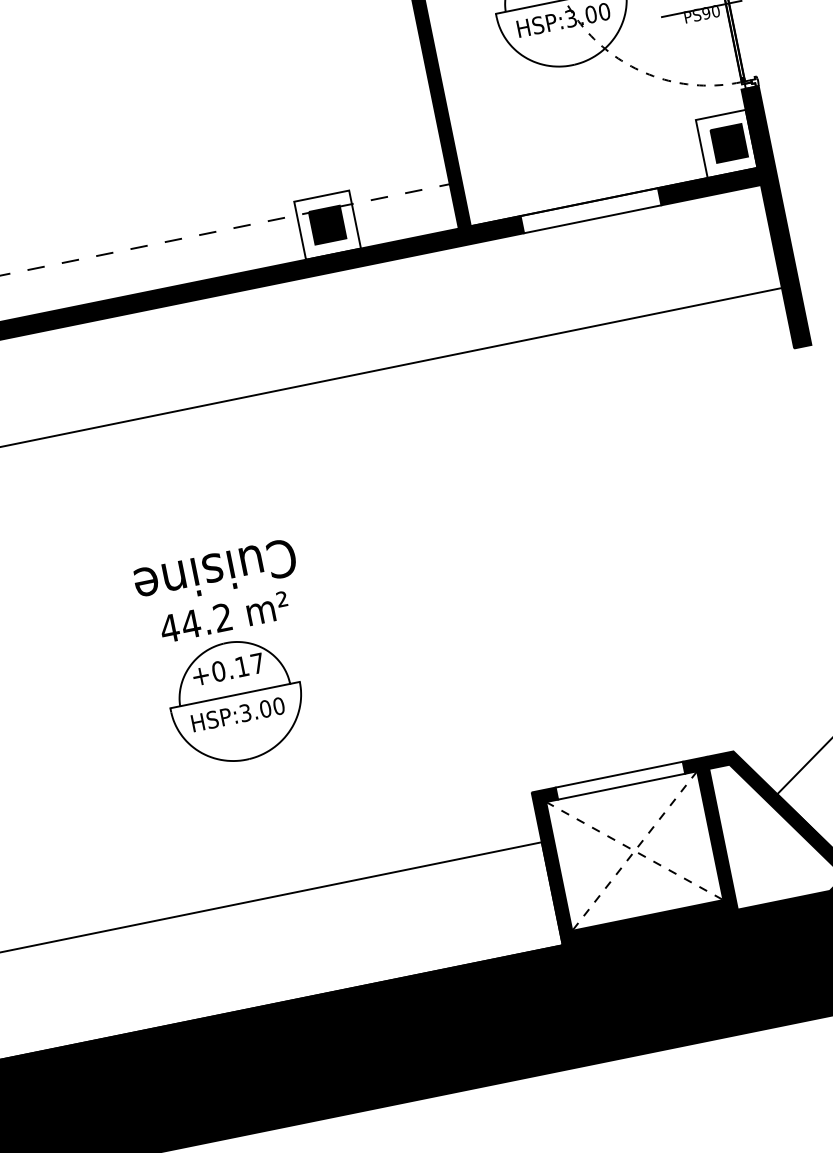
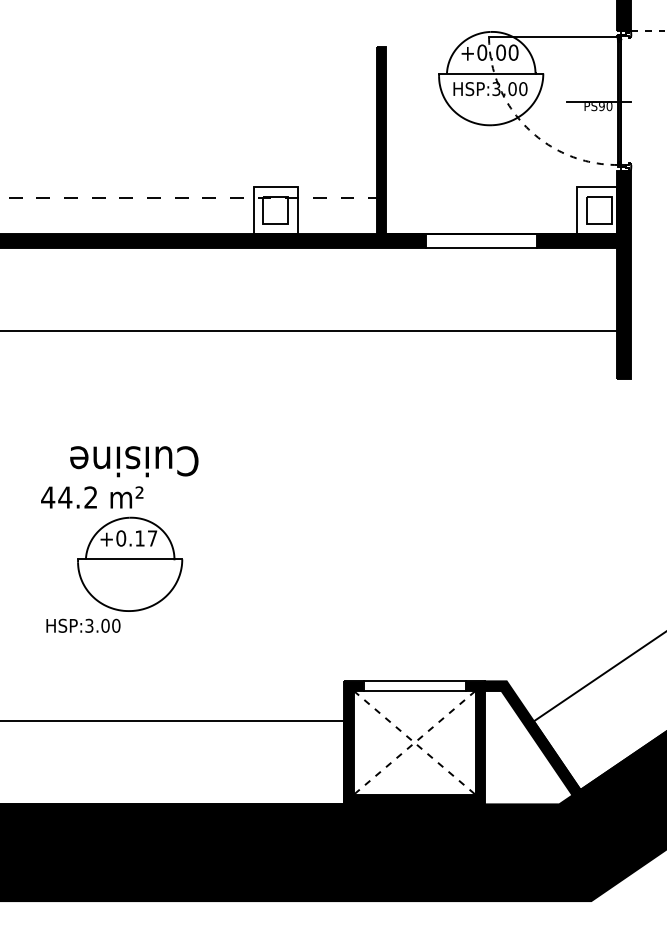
fill: (728, 143) -> (598, 210), removed
fill: (327, 225) -> (275, 210), removed
text: (224, 617) -> (92, 497), moved
text: (238, 714) -> (83, 625), moved

